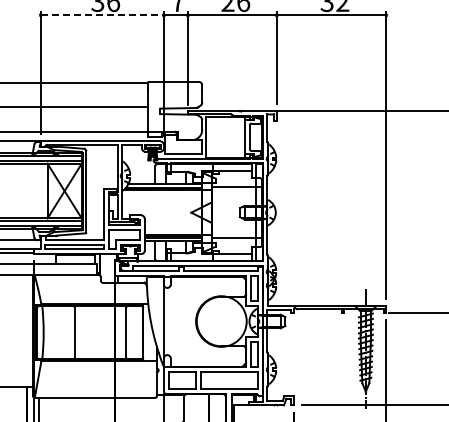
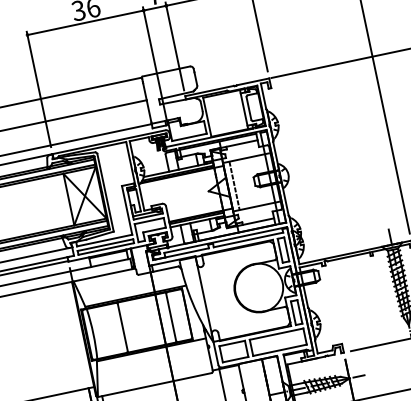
line: (102, 15) -> (85, 23), dashed -> solid
line: (218, 212) -> (234, 185), added

